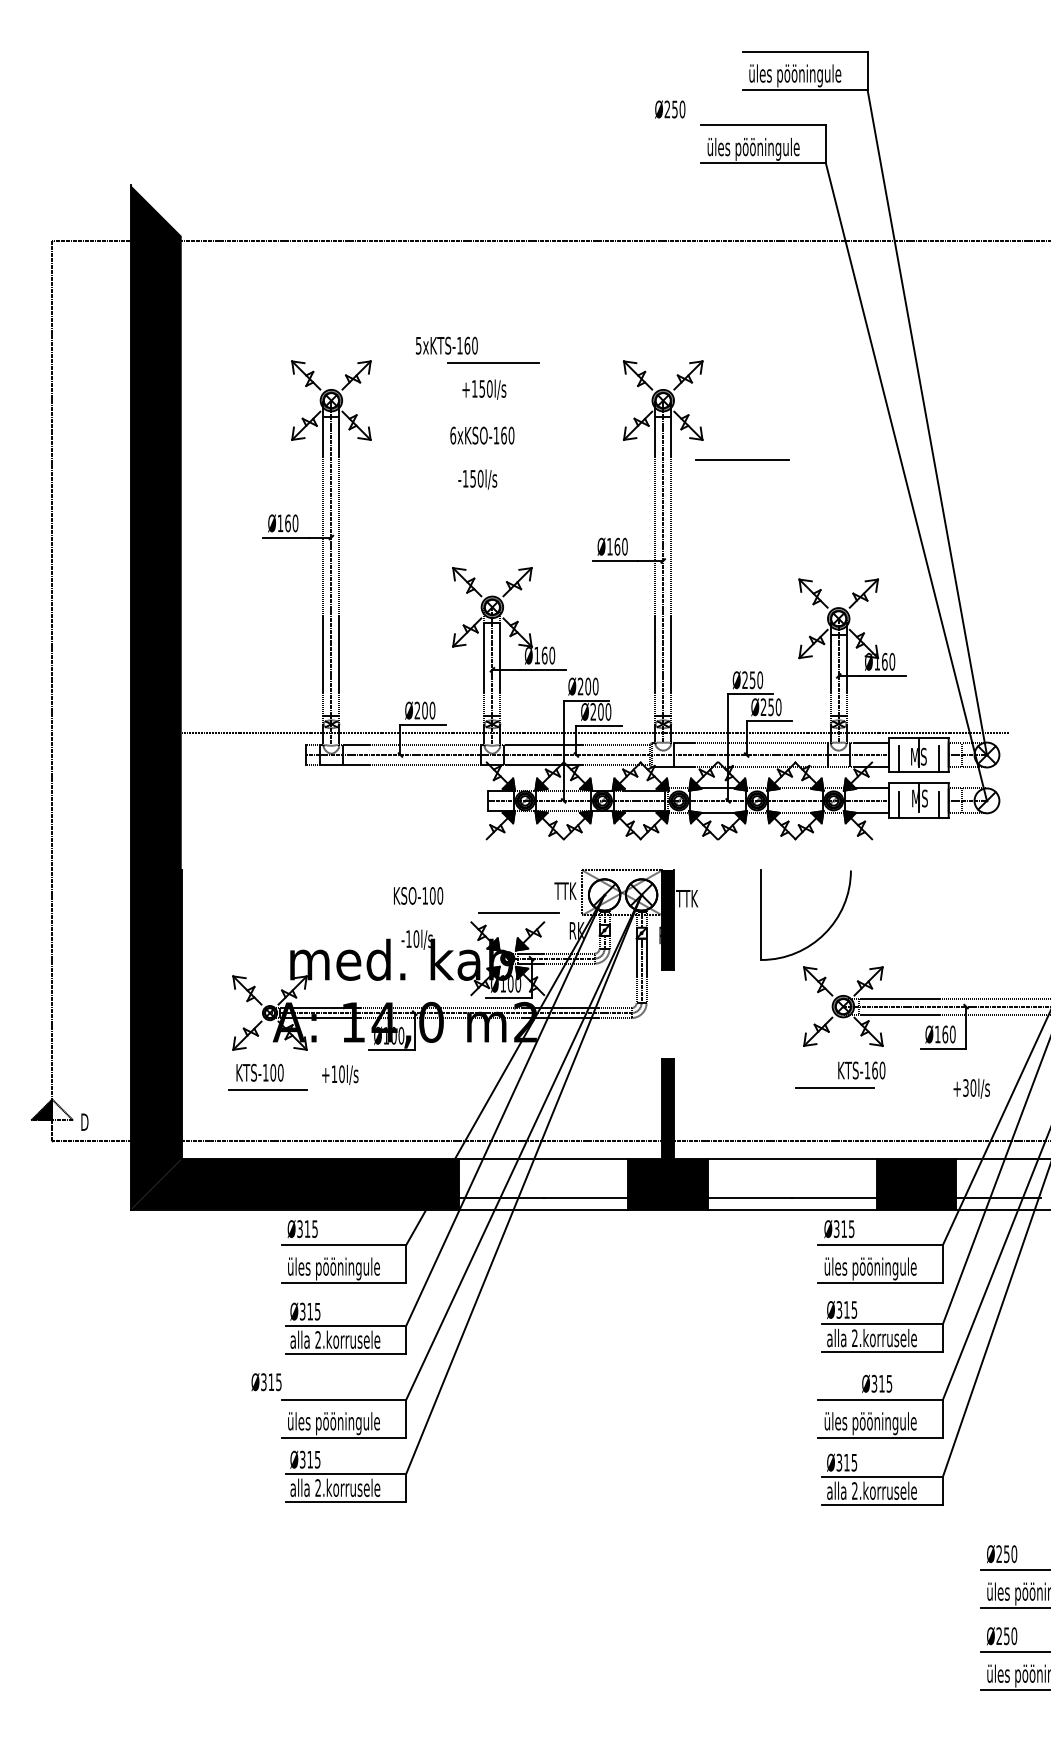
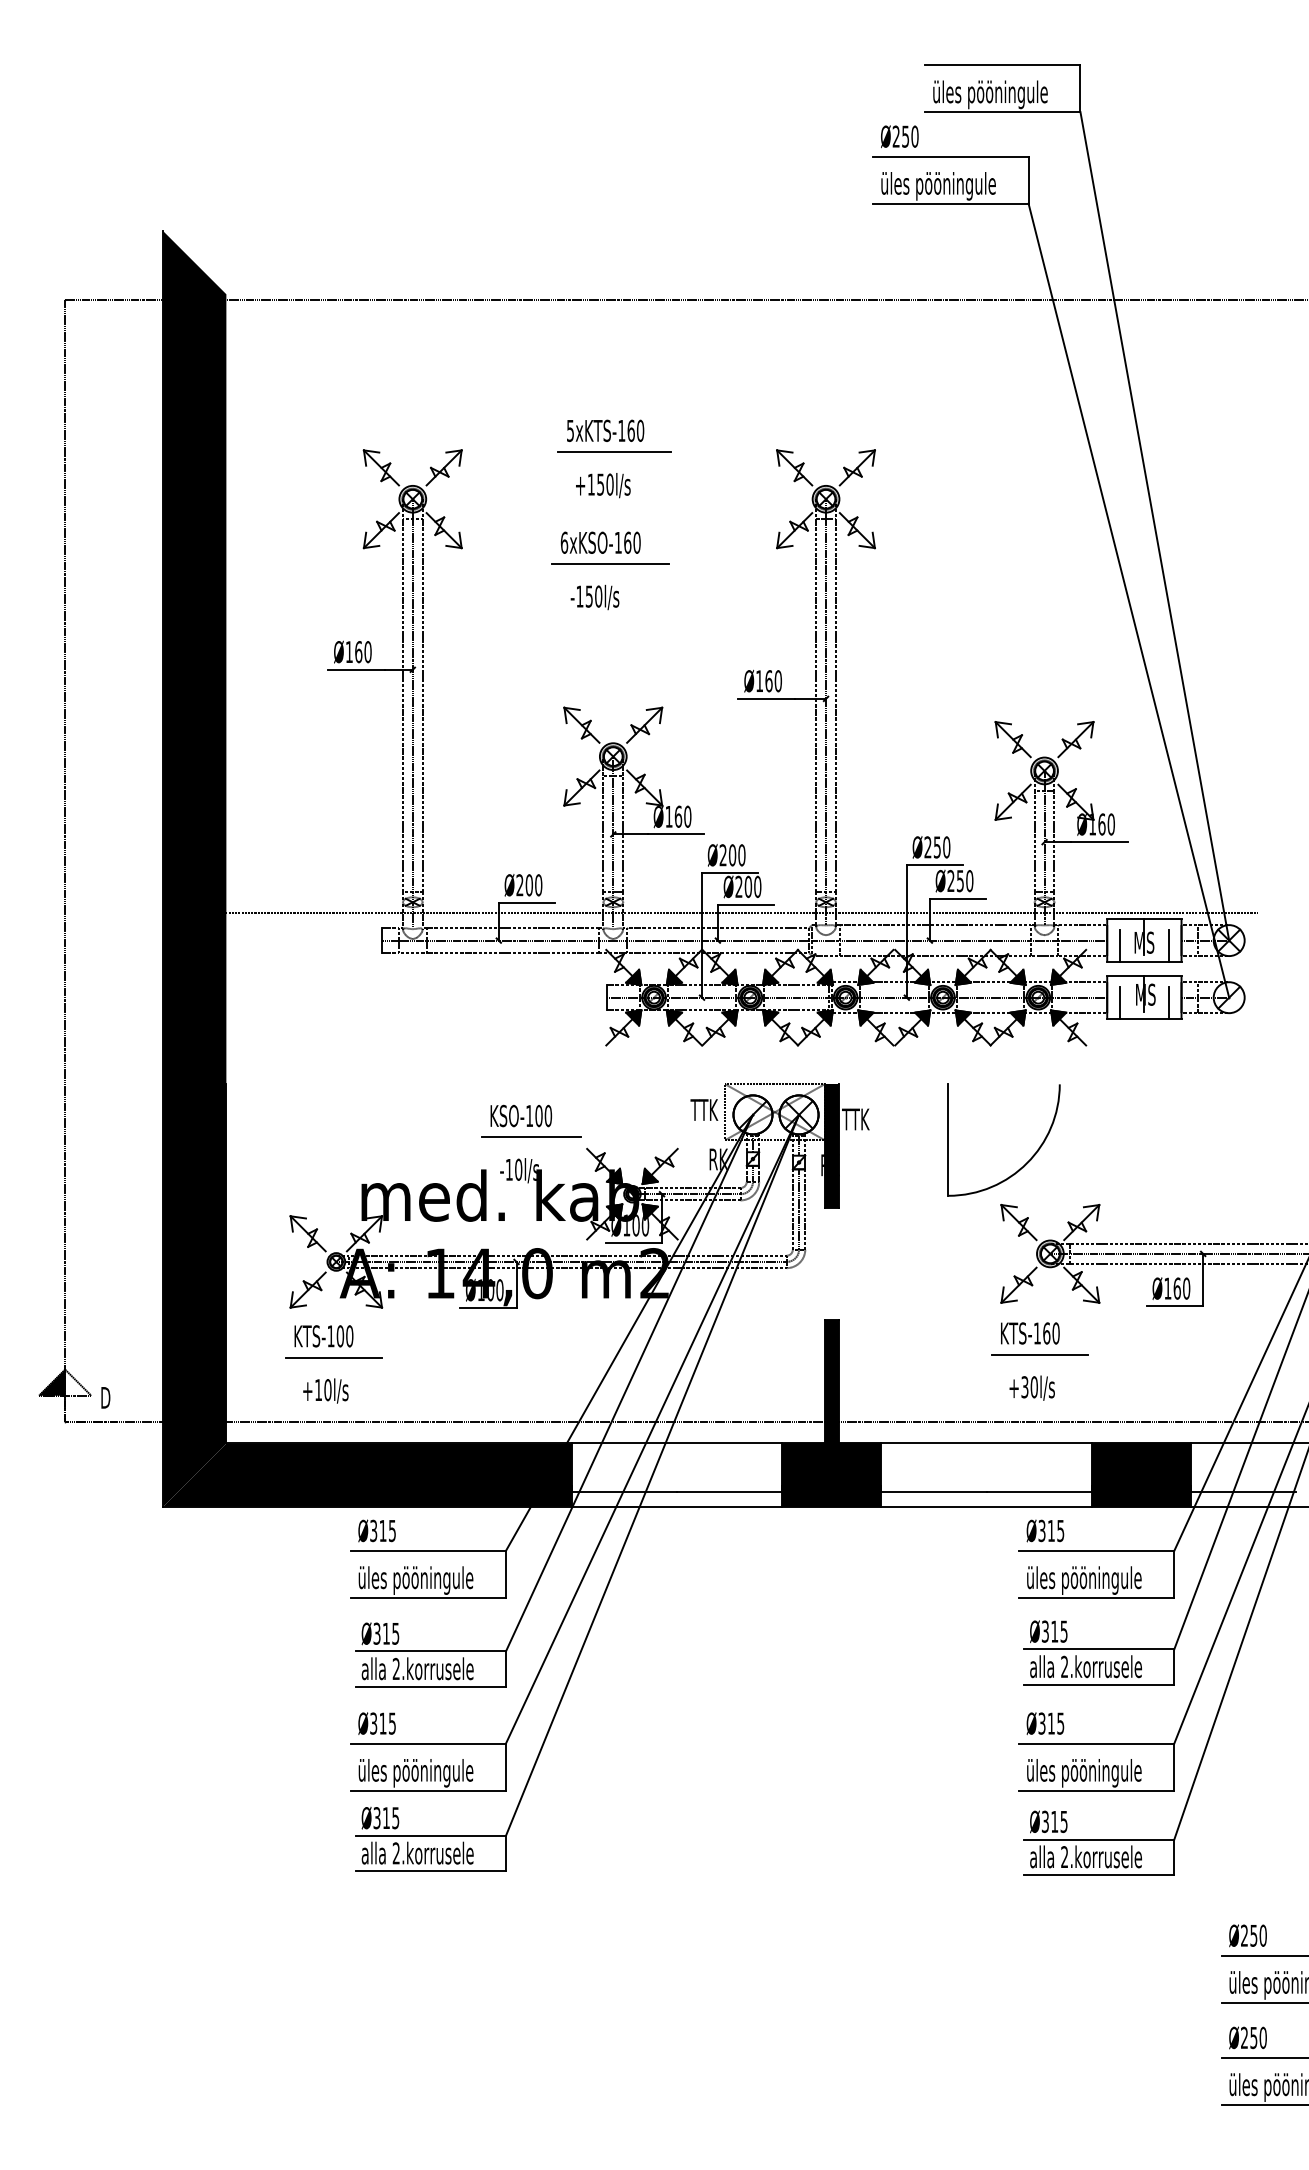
text: (670, 109) -> (899, 136), moved
text: (446, 345) -> (605, 430), moved
line: (742, 459) -> (610, 563), moved
line: (519, 912) -> (531, 1136), moved
text: (861, 1070) -> (1030, 1333), moved
text: (340, 1074) -> (325, 1390), moved
text: (971, 1088) -> (1031, 1387), moved
text: (266, 1382) -> (376, 1723), moved
text: (877, 1383) -> (1045, 1723), moved

